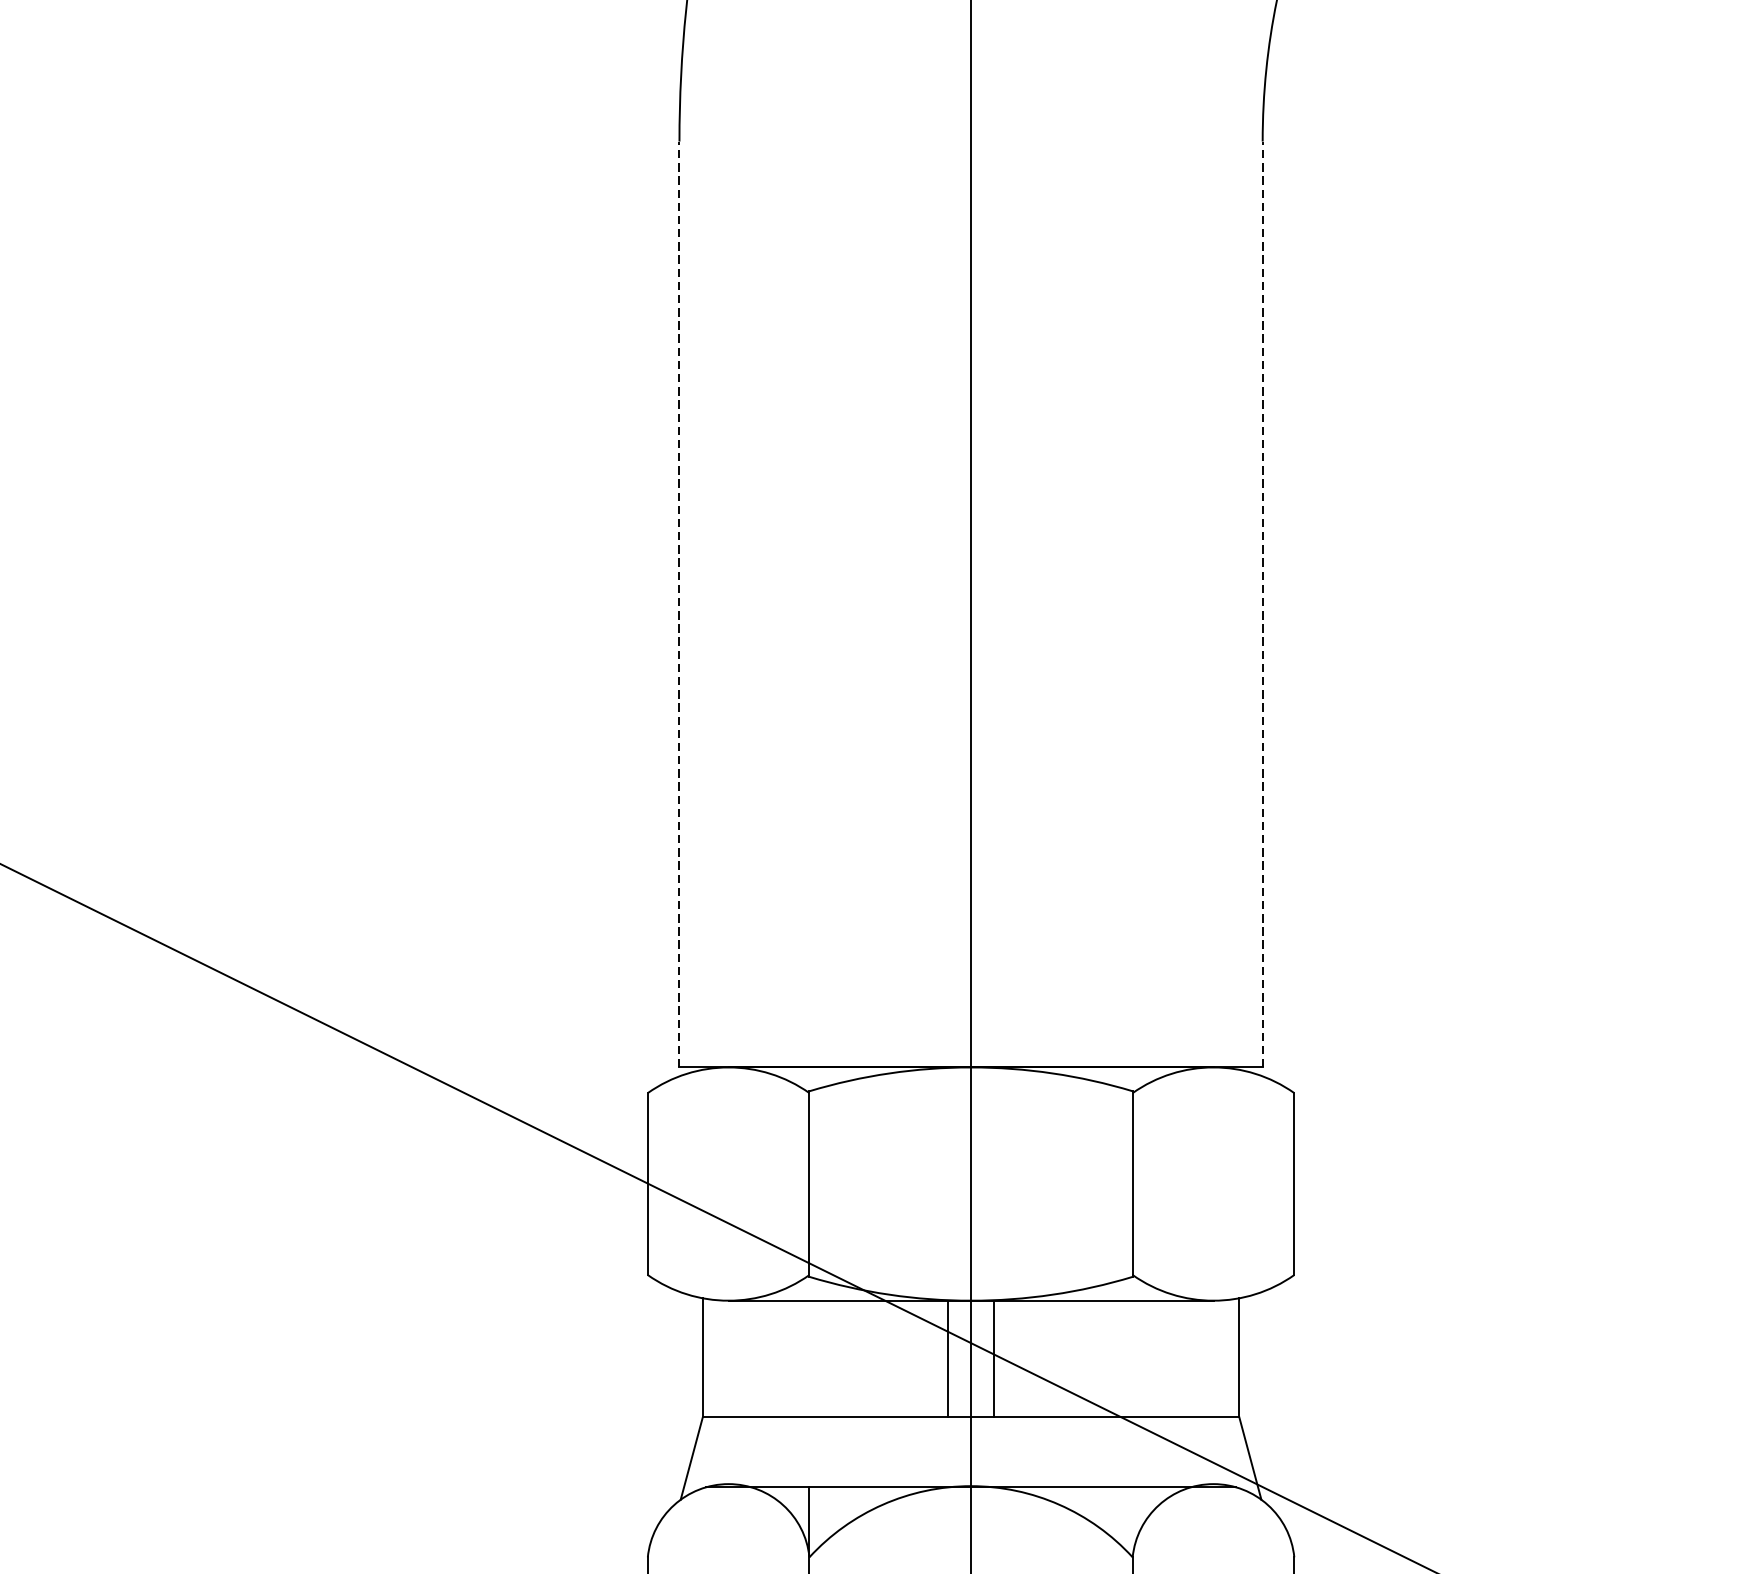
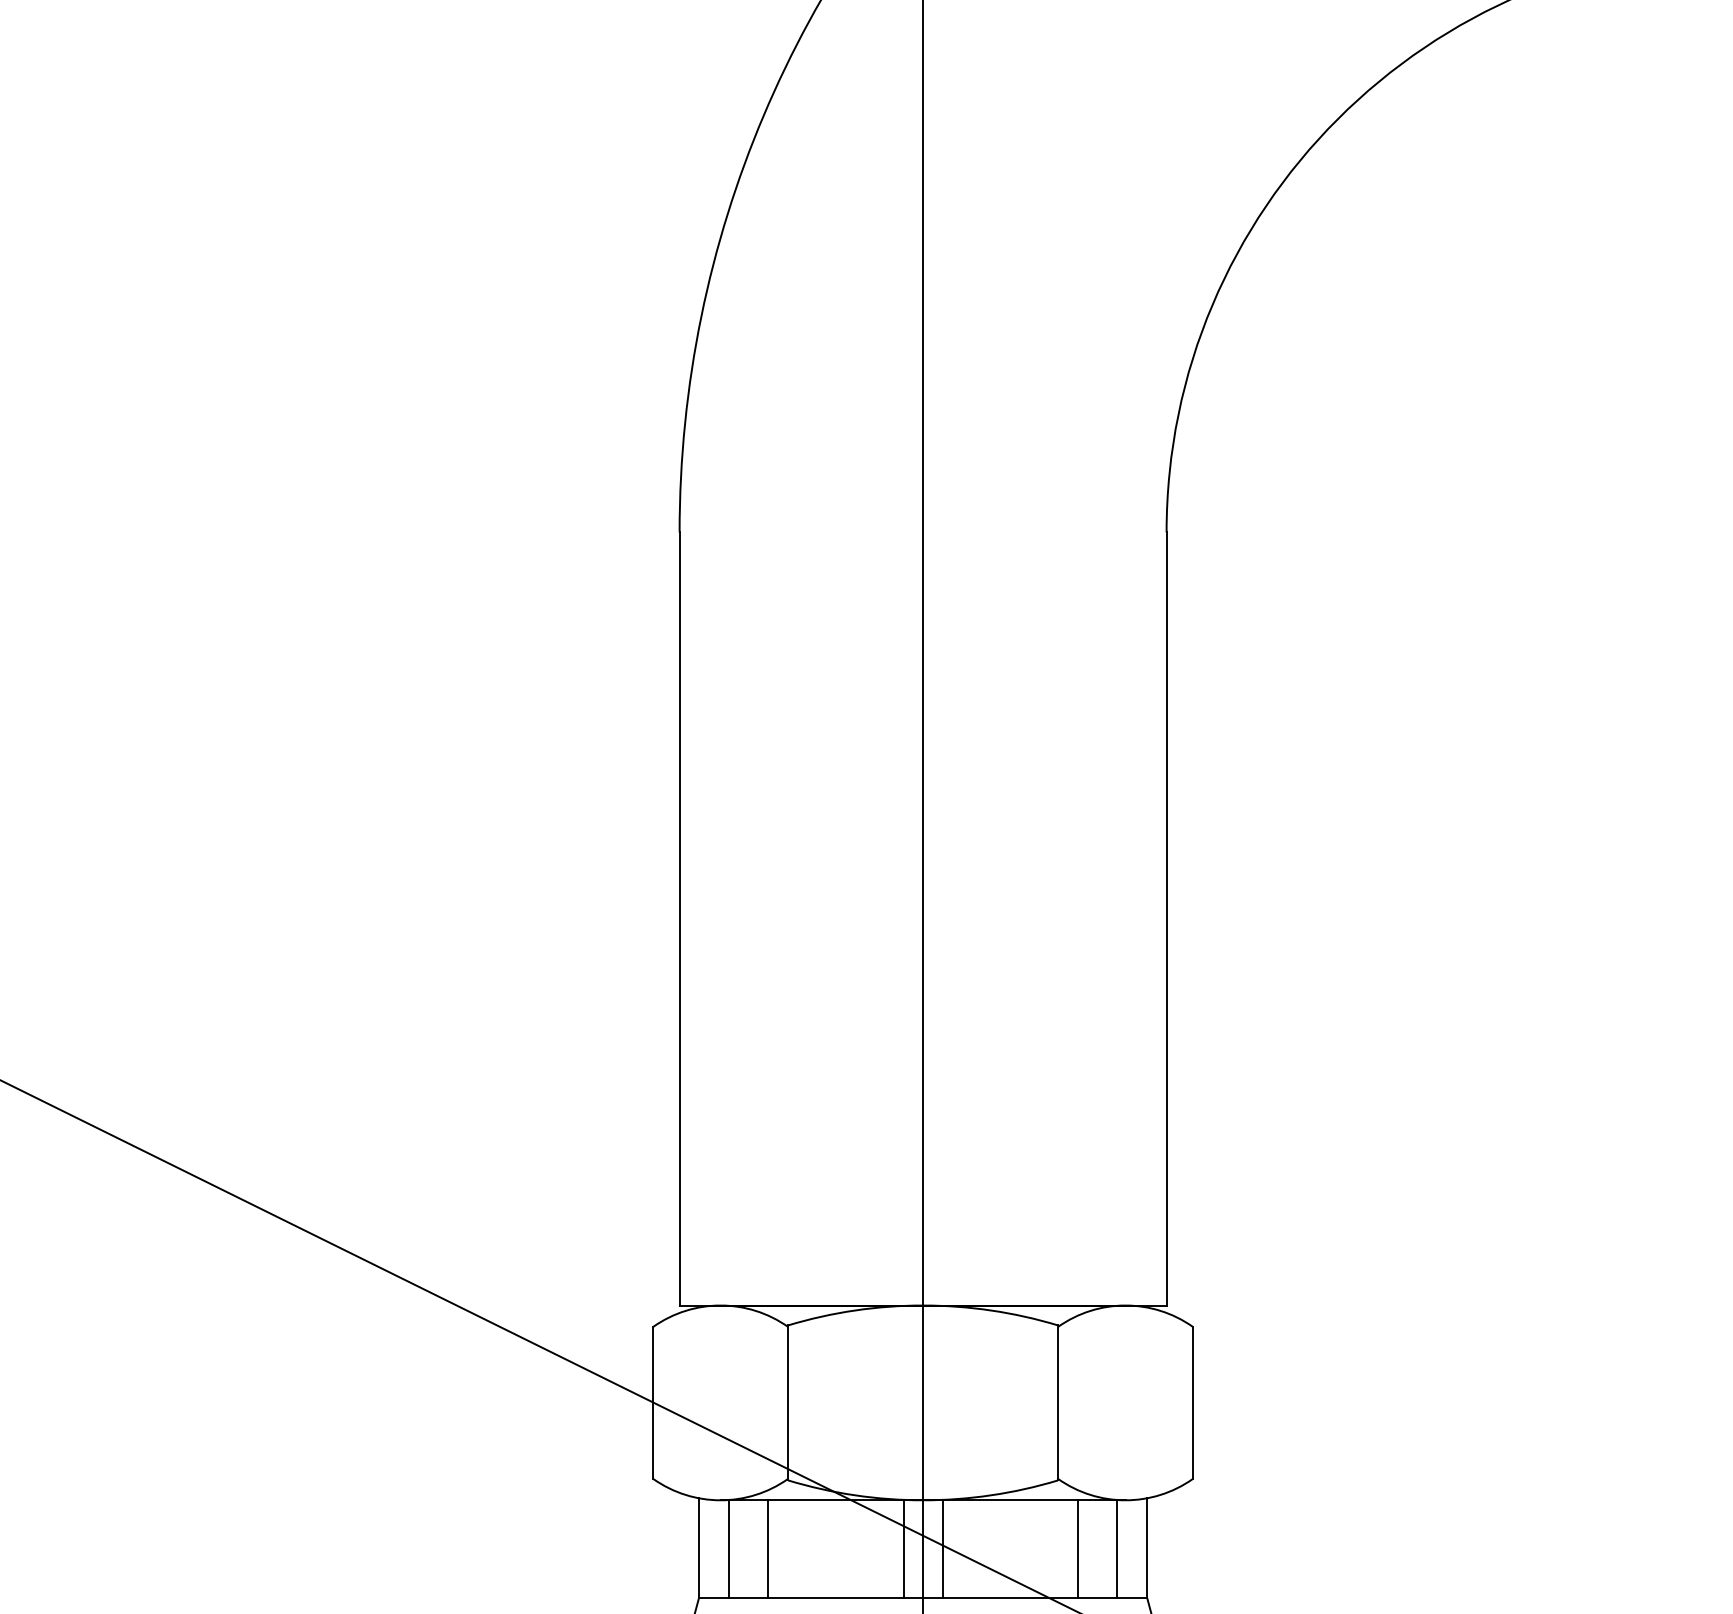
line: (679, 603) -> (679, 918), dashed -> solid
line: (1262, 603) -> (1166, 918), dashed -> solid
line: (738, 1358) -> (728, 1548), added
line: (784, 1358) -> (767, 1548), added
line: (1157, 1358) -> (1078, 1548), added
line: (1203, 1358) -> (1117, 1548), added

